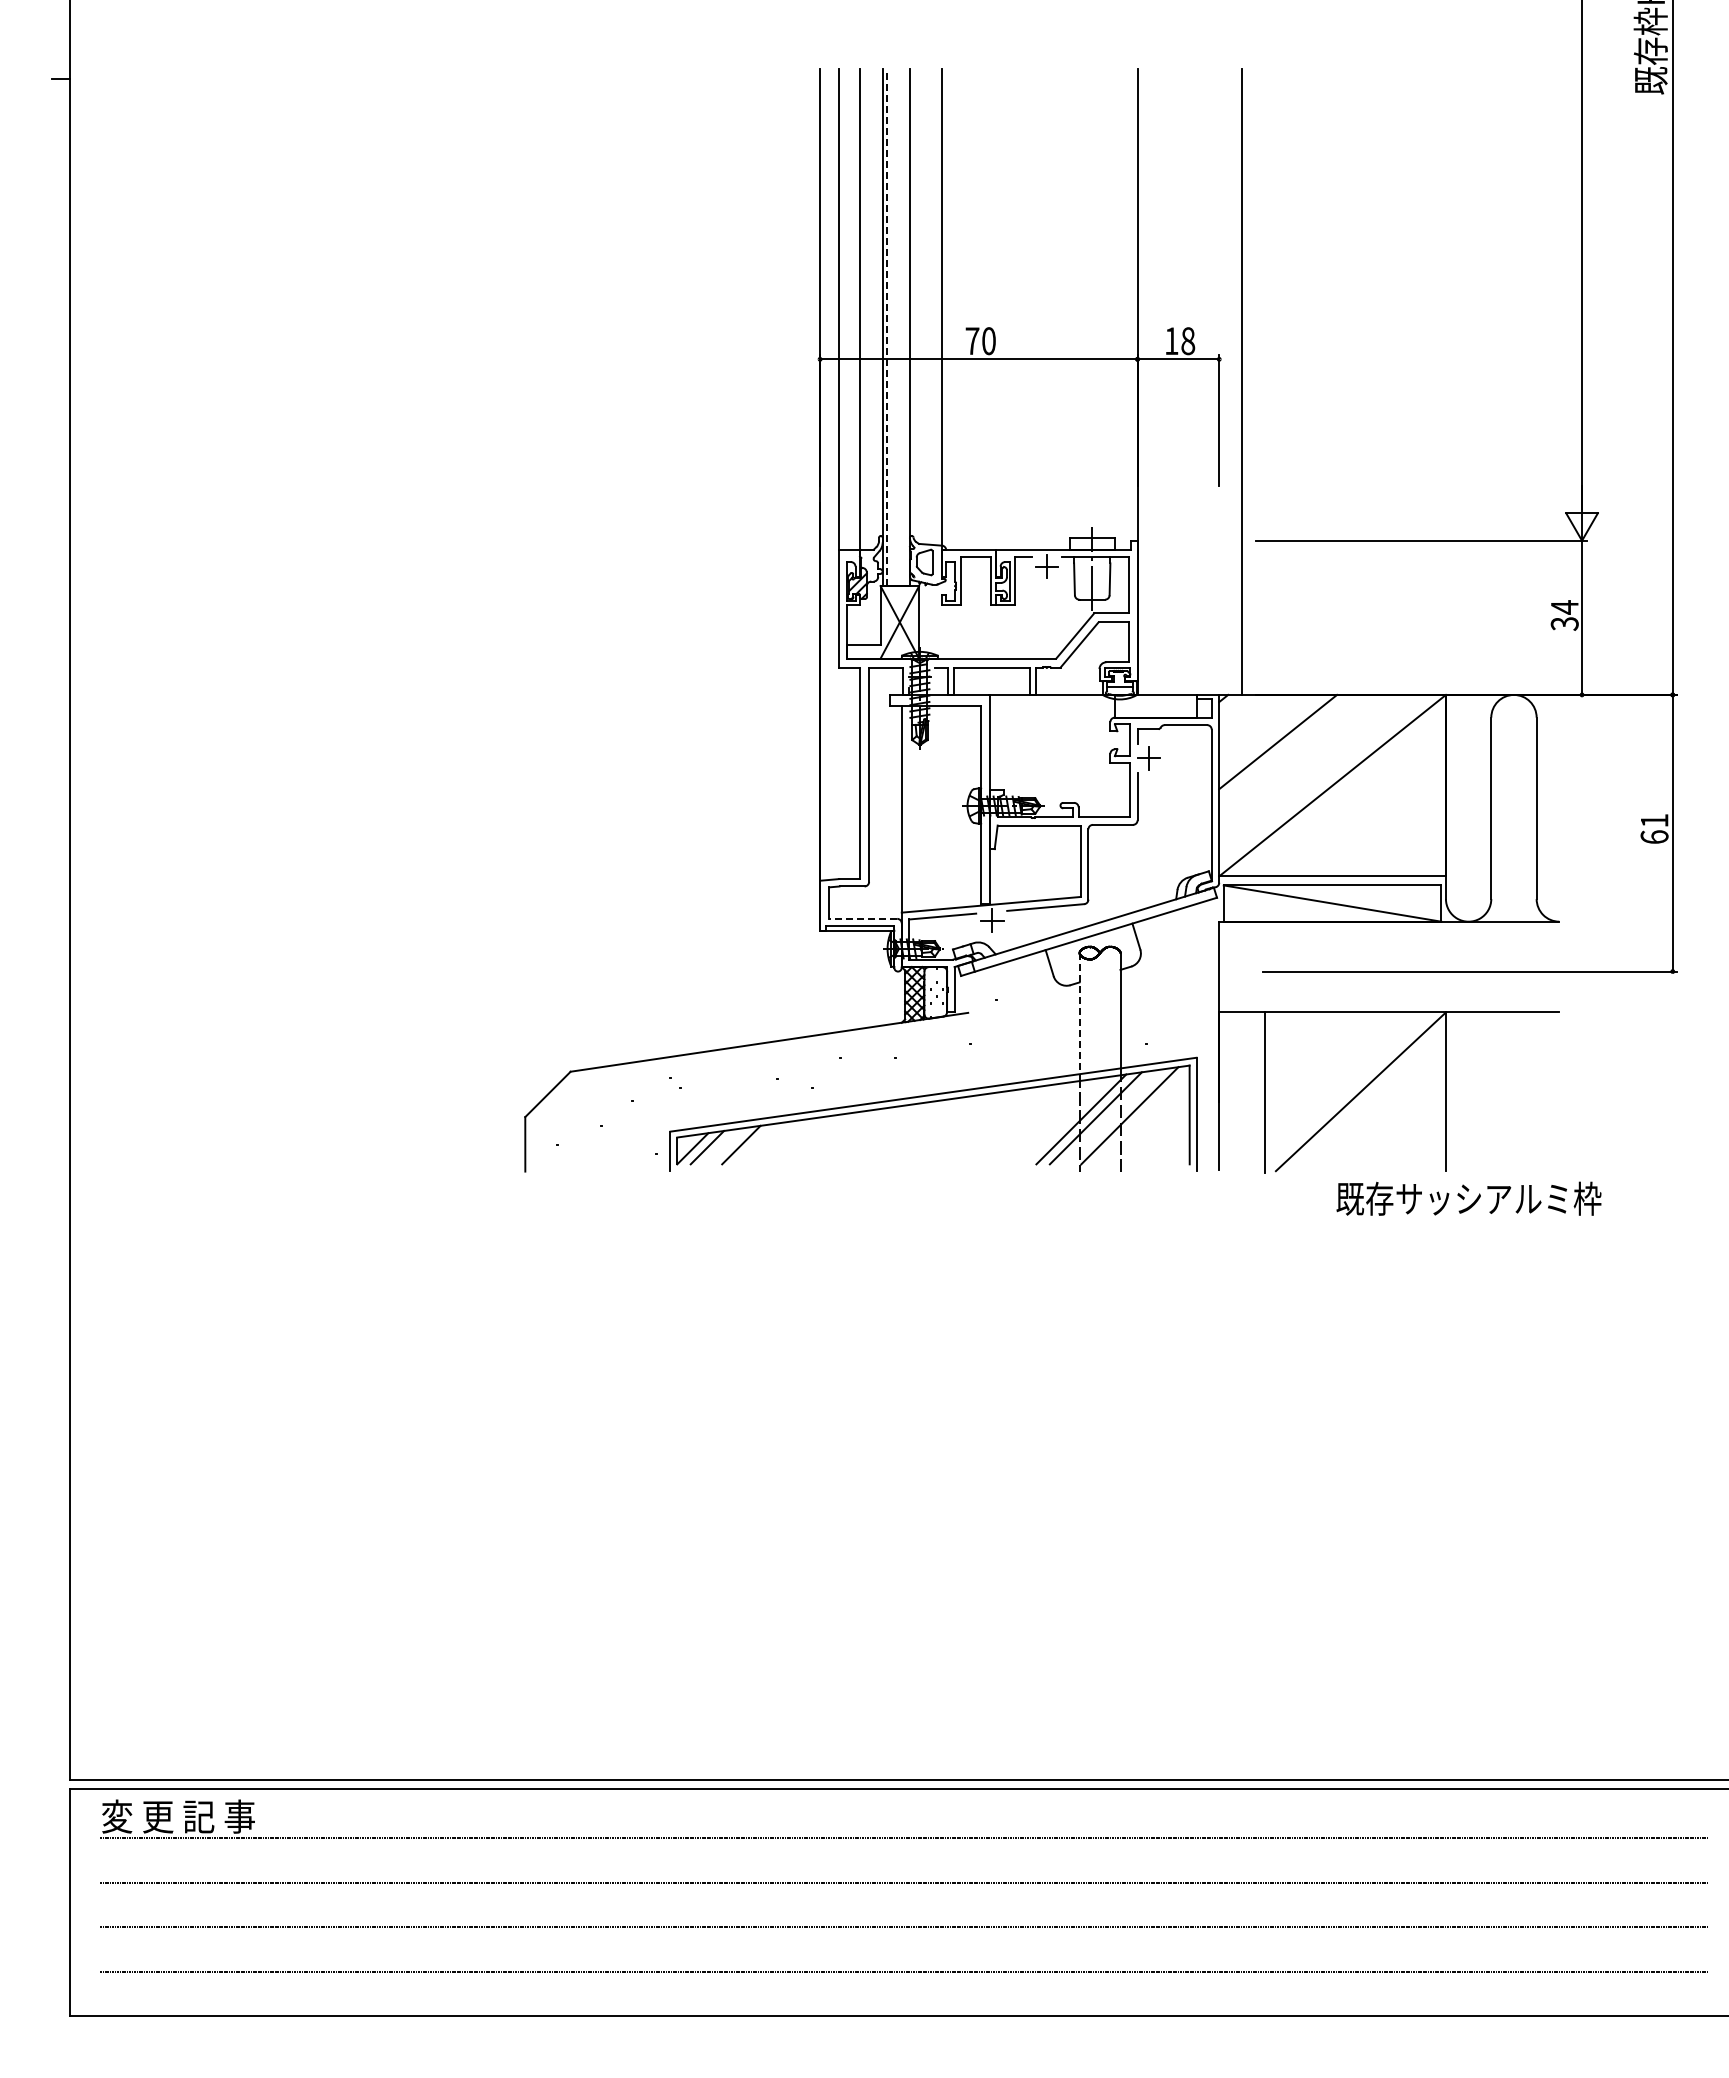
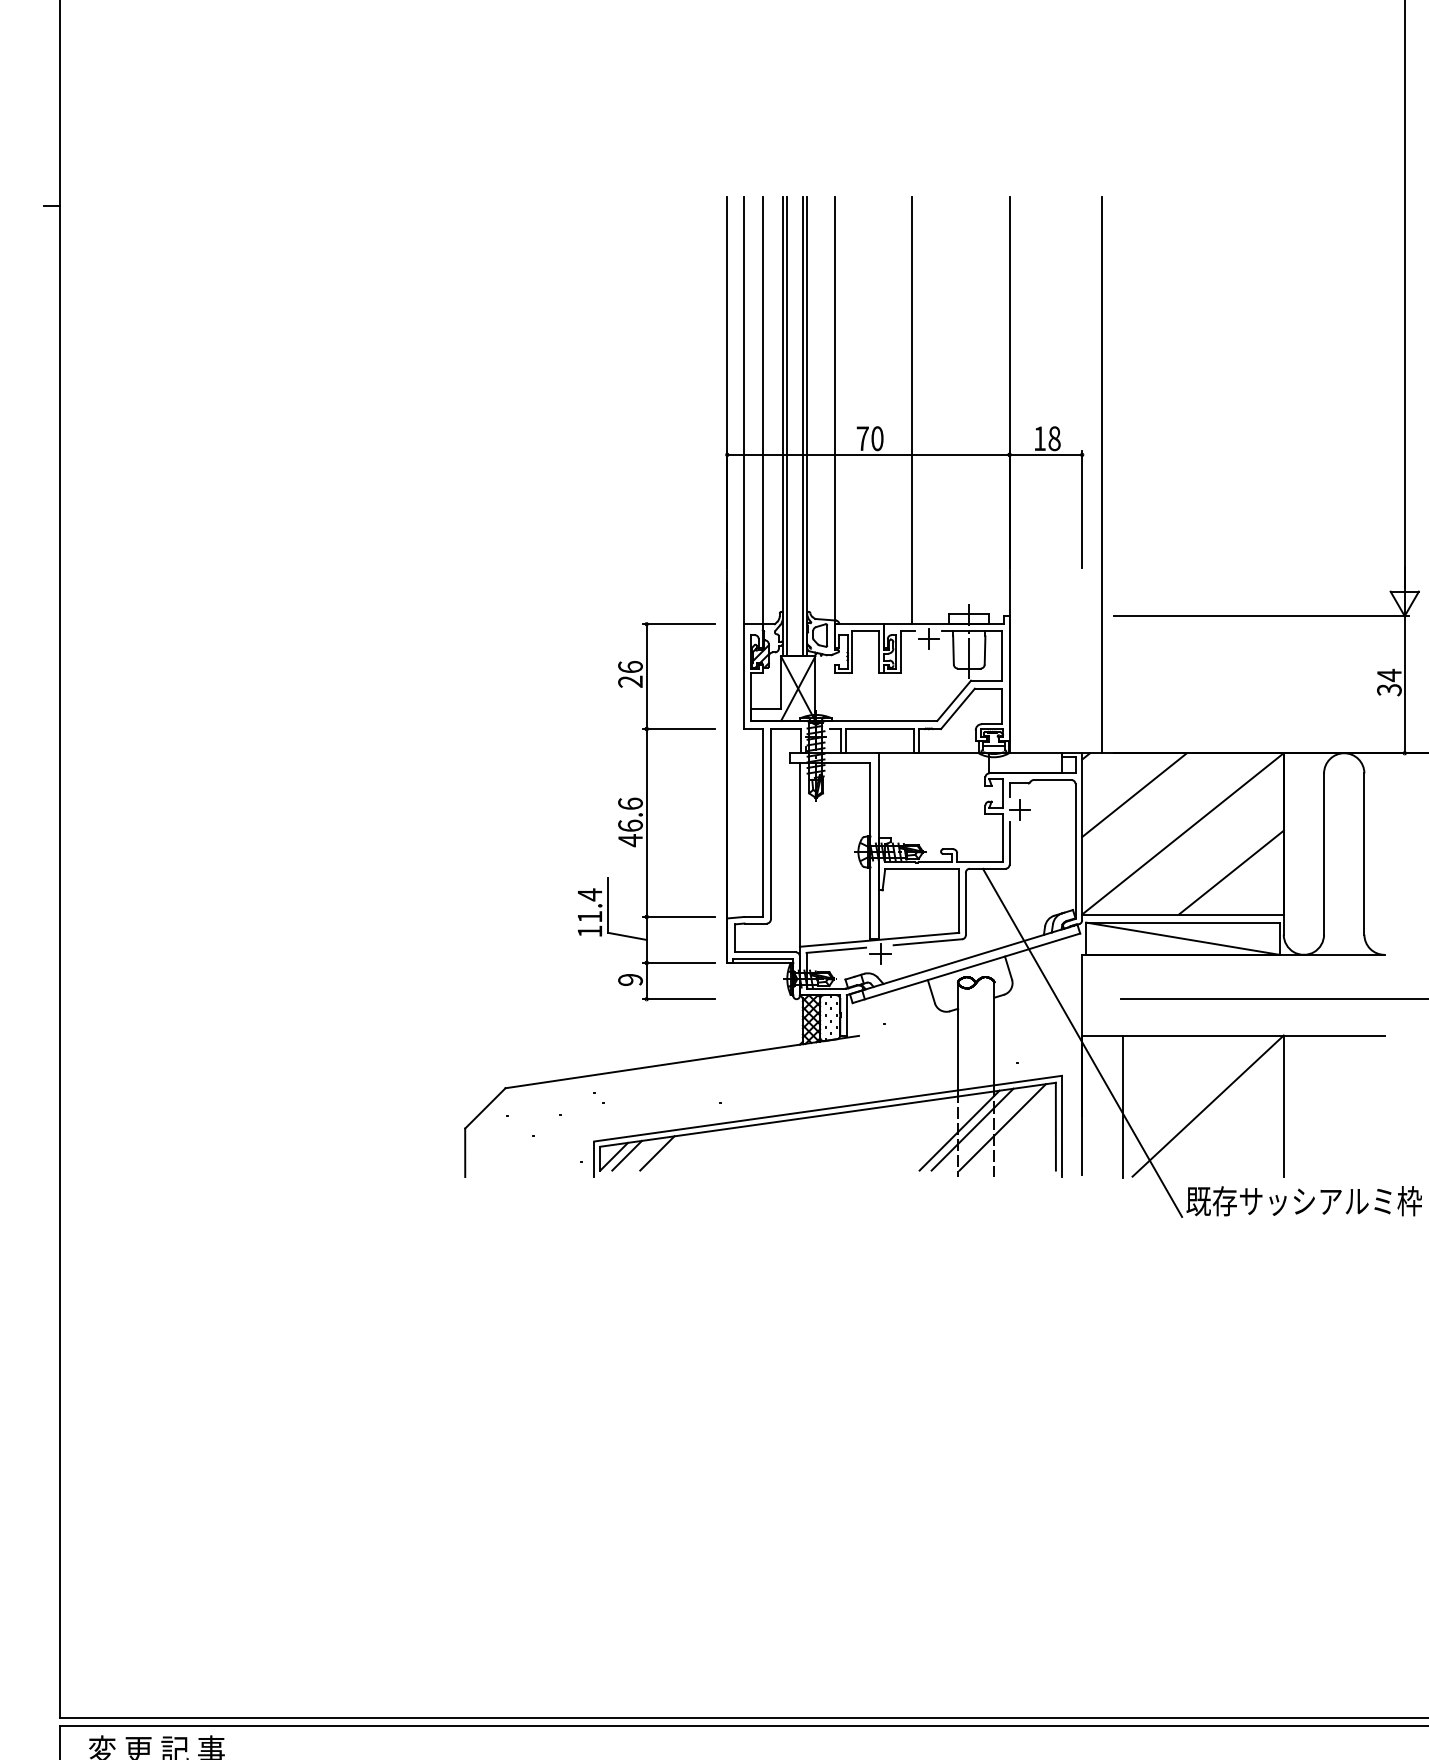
line: (1027, 309) -> (911, 410), added
line: (887, 327) -> (787, 426), dashed -> solid
line: (905, 327) -> (803, 426), added
part: (729, 760) -> (646, 811), added
line: (1386, 829) -> (1230, 872), added
line: (862, 918) -> (765, 952), dashed -> solid
line: (1079, 1013) -> (957, 1036), dashed -> solid
line: (1219, 1020) -> (1082, 1042), added

